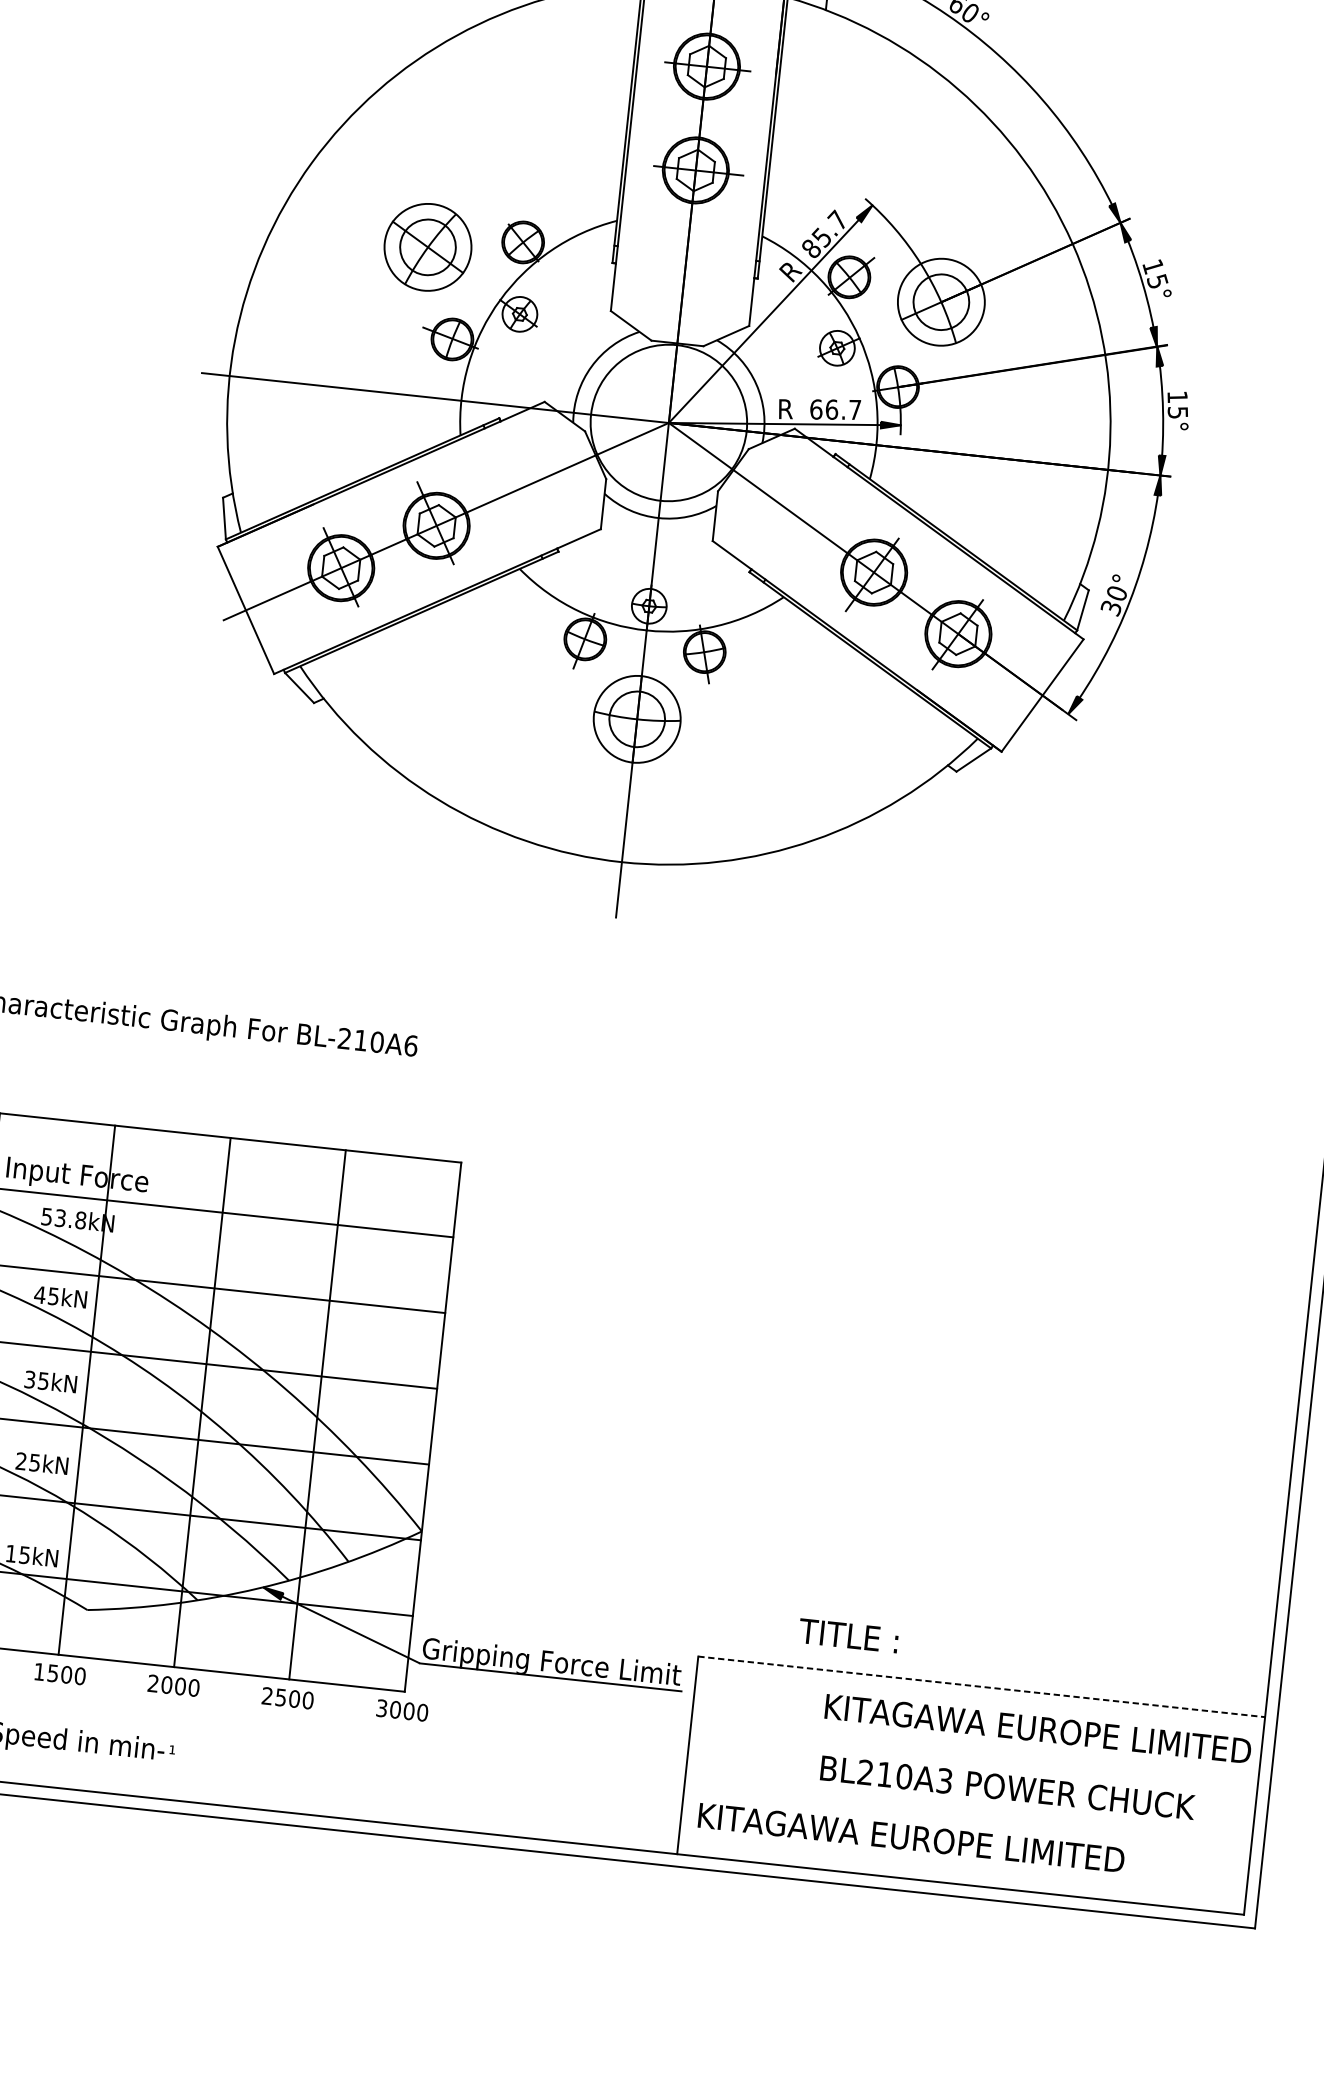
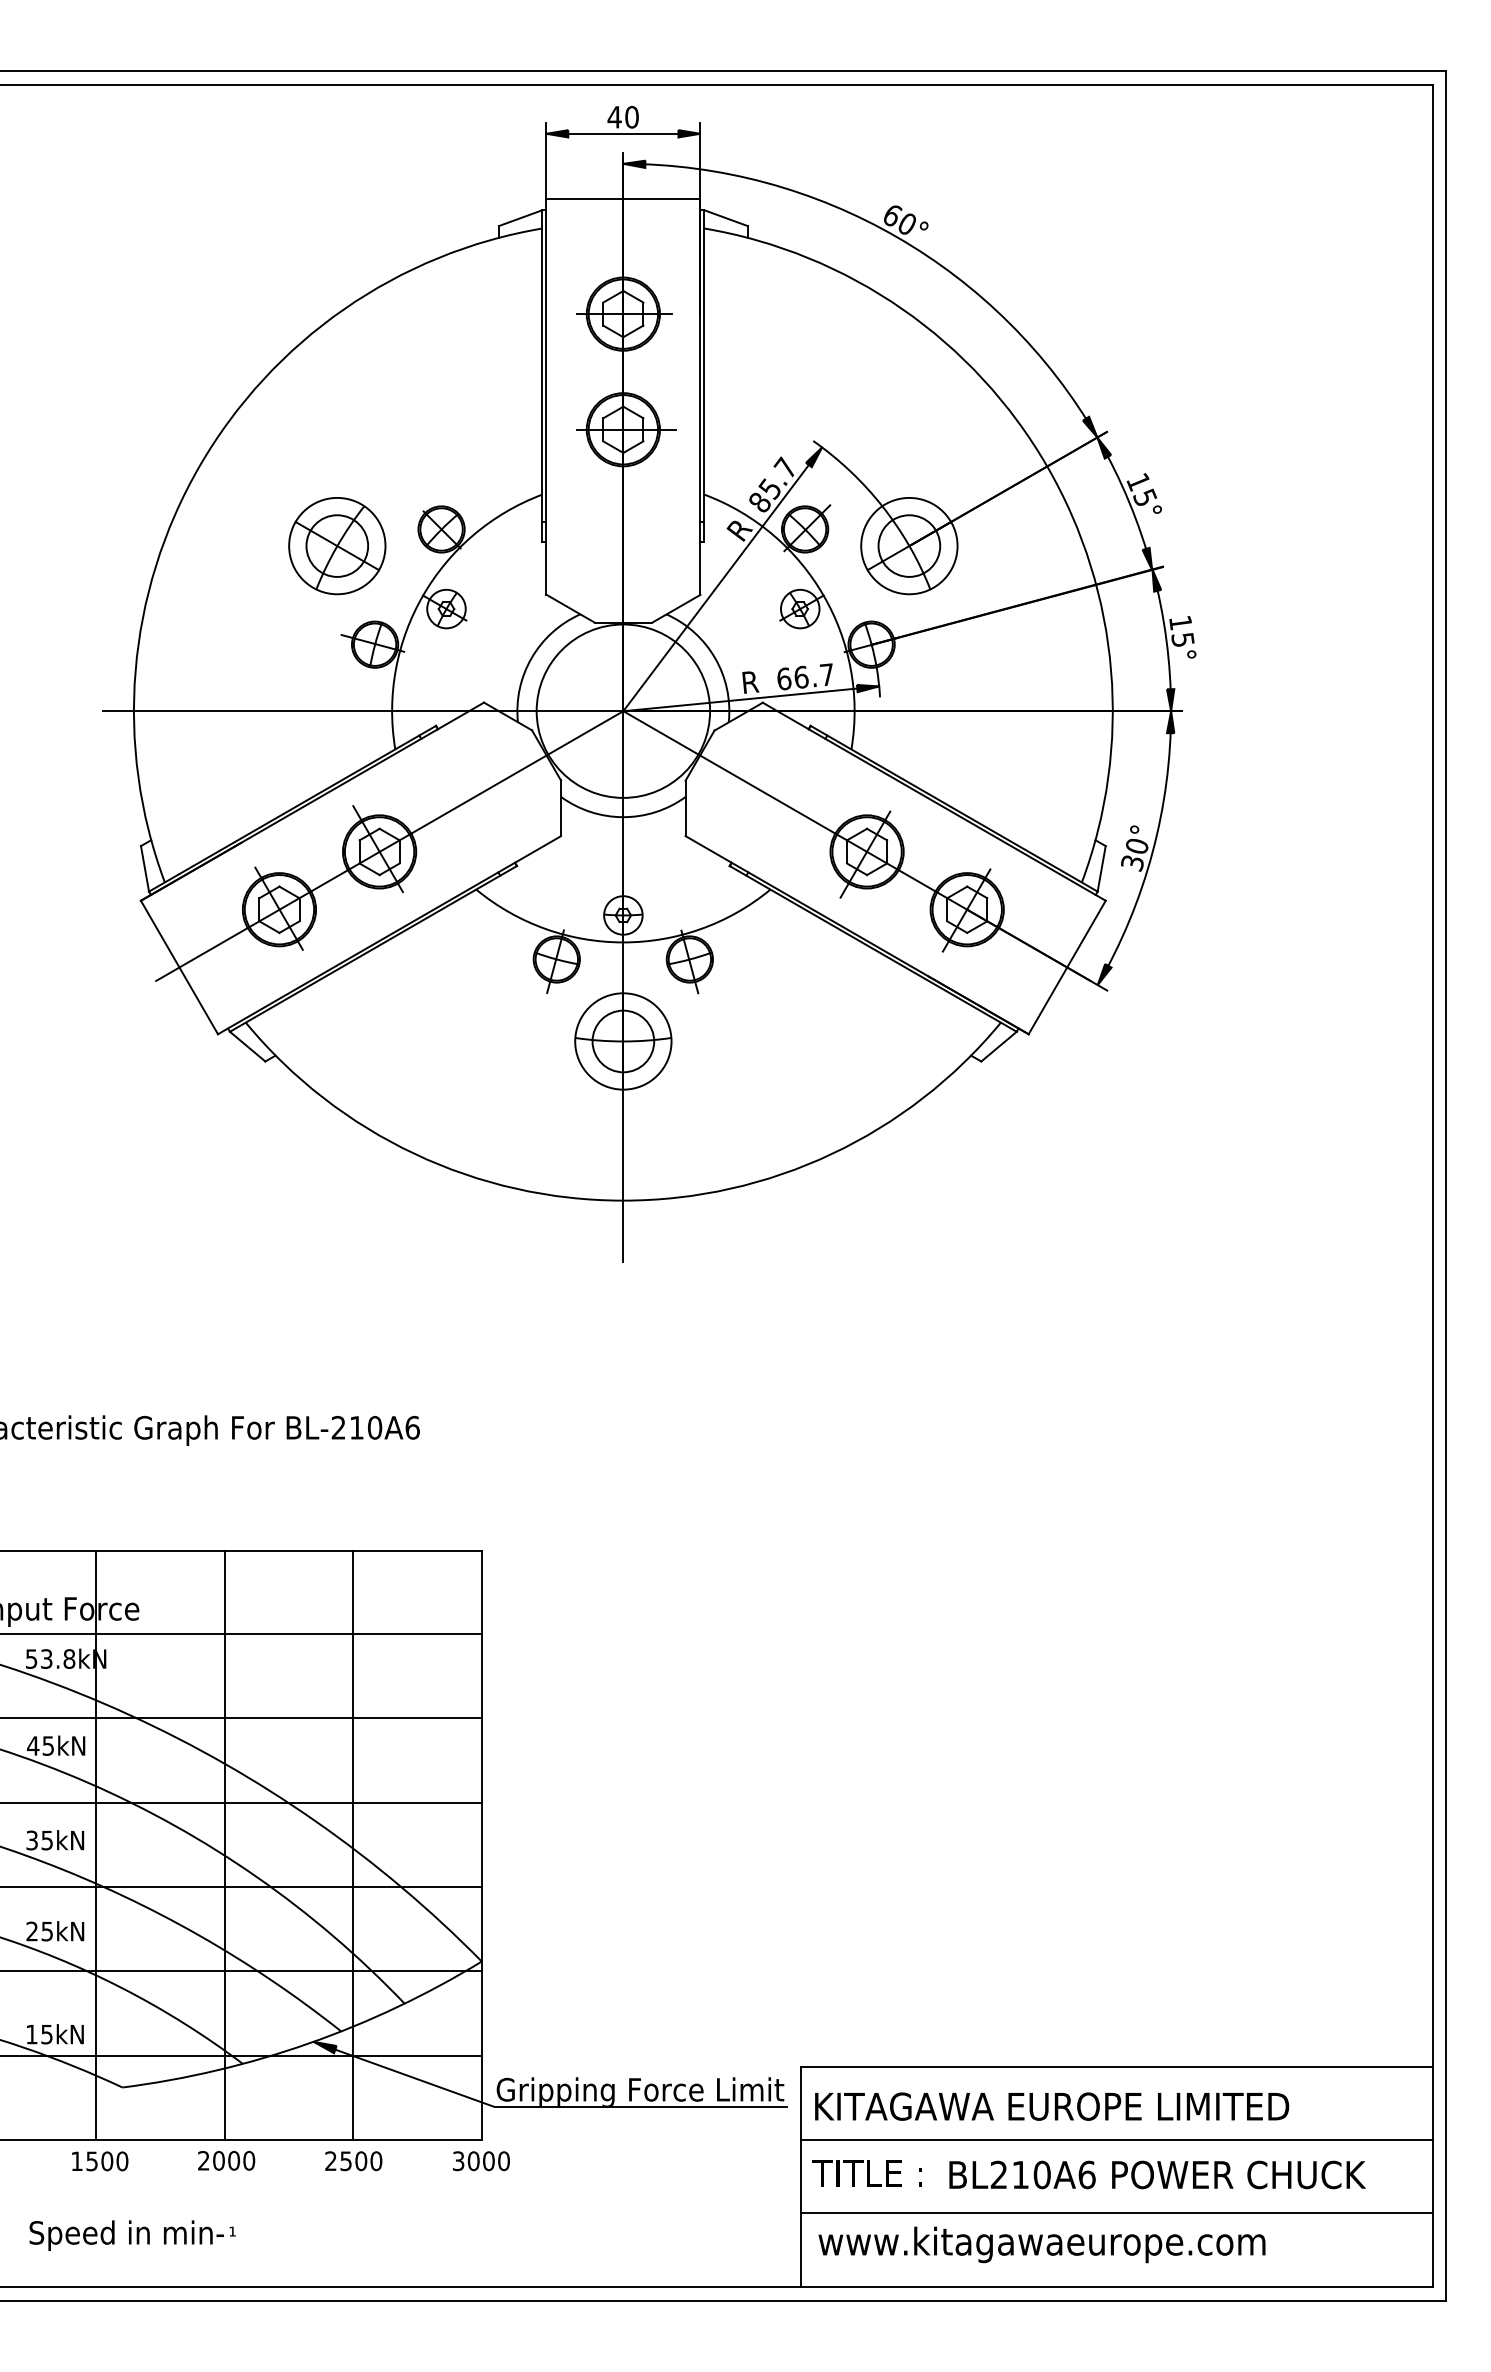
text: (847, 1635) -> (866, 2173), moved
line: (981, 1686) -> (1116, 2066), dashed -> solid
text: (1038, 1728) -> (1052, 2106), moved
line: (974, 1752) -> (1116, 2140), added
text: (944, 1780) -> (1086, 2174), BL210A3 -> BL210A6
line: (967, 1818) -> (1116, 2213), added
text: (910, 1840) -> (1056, 2244), KITAGAWA EUROPE LIMITED -> www.kitagawaeurope.com

